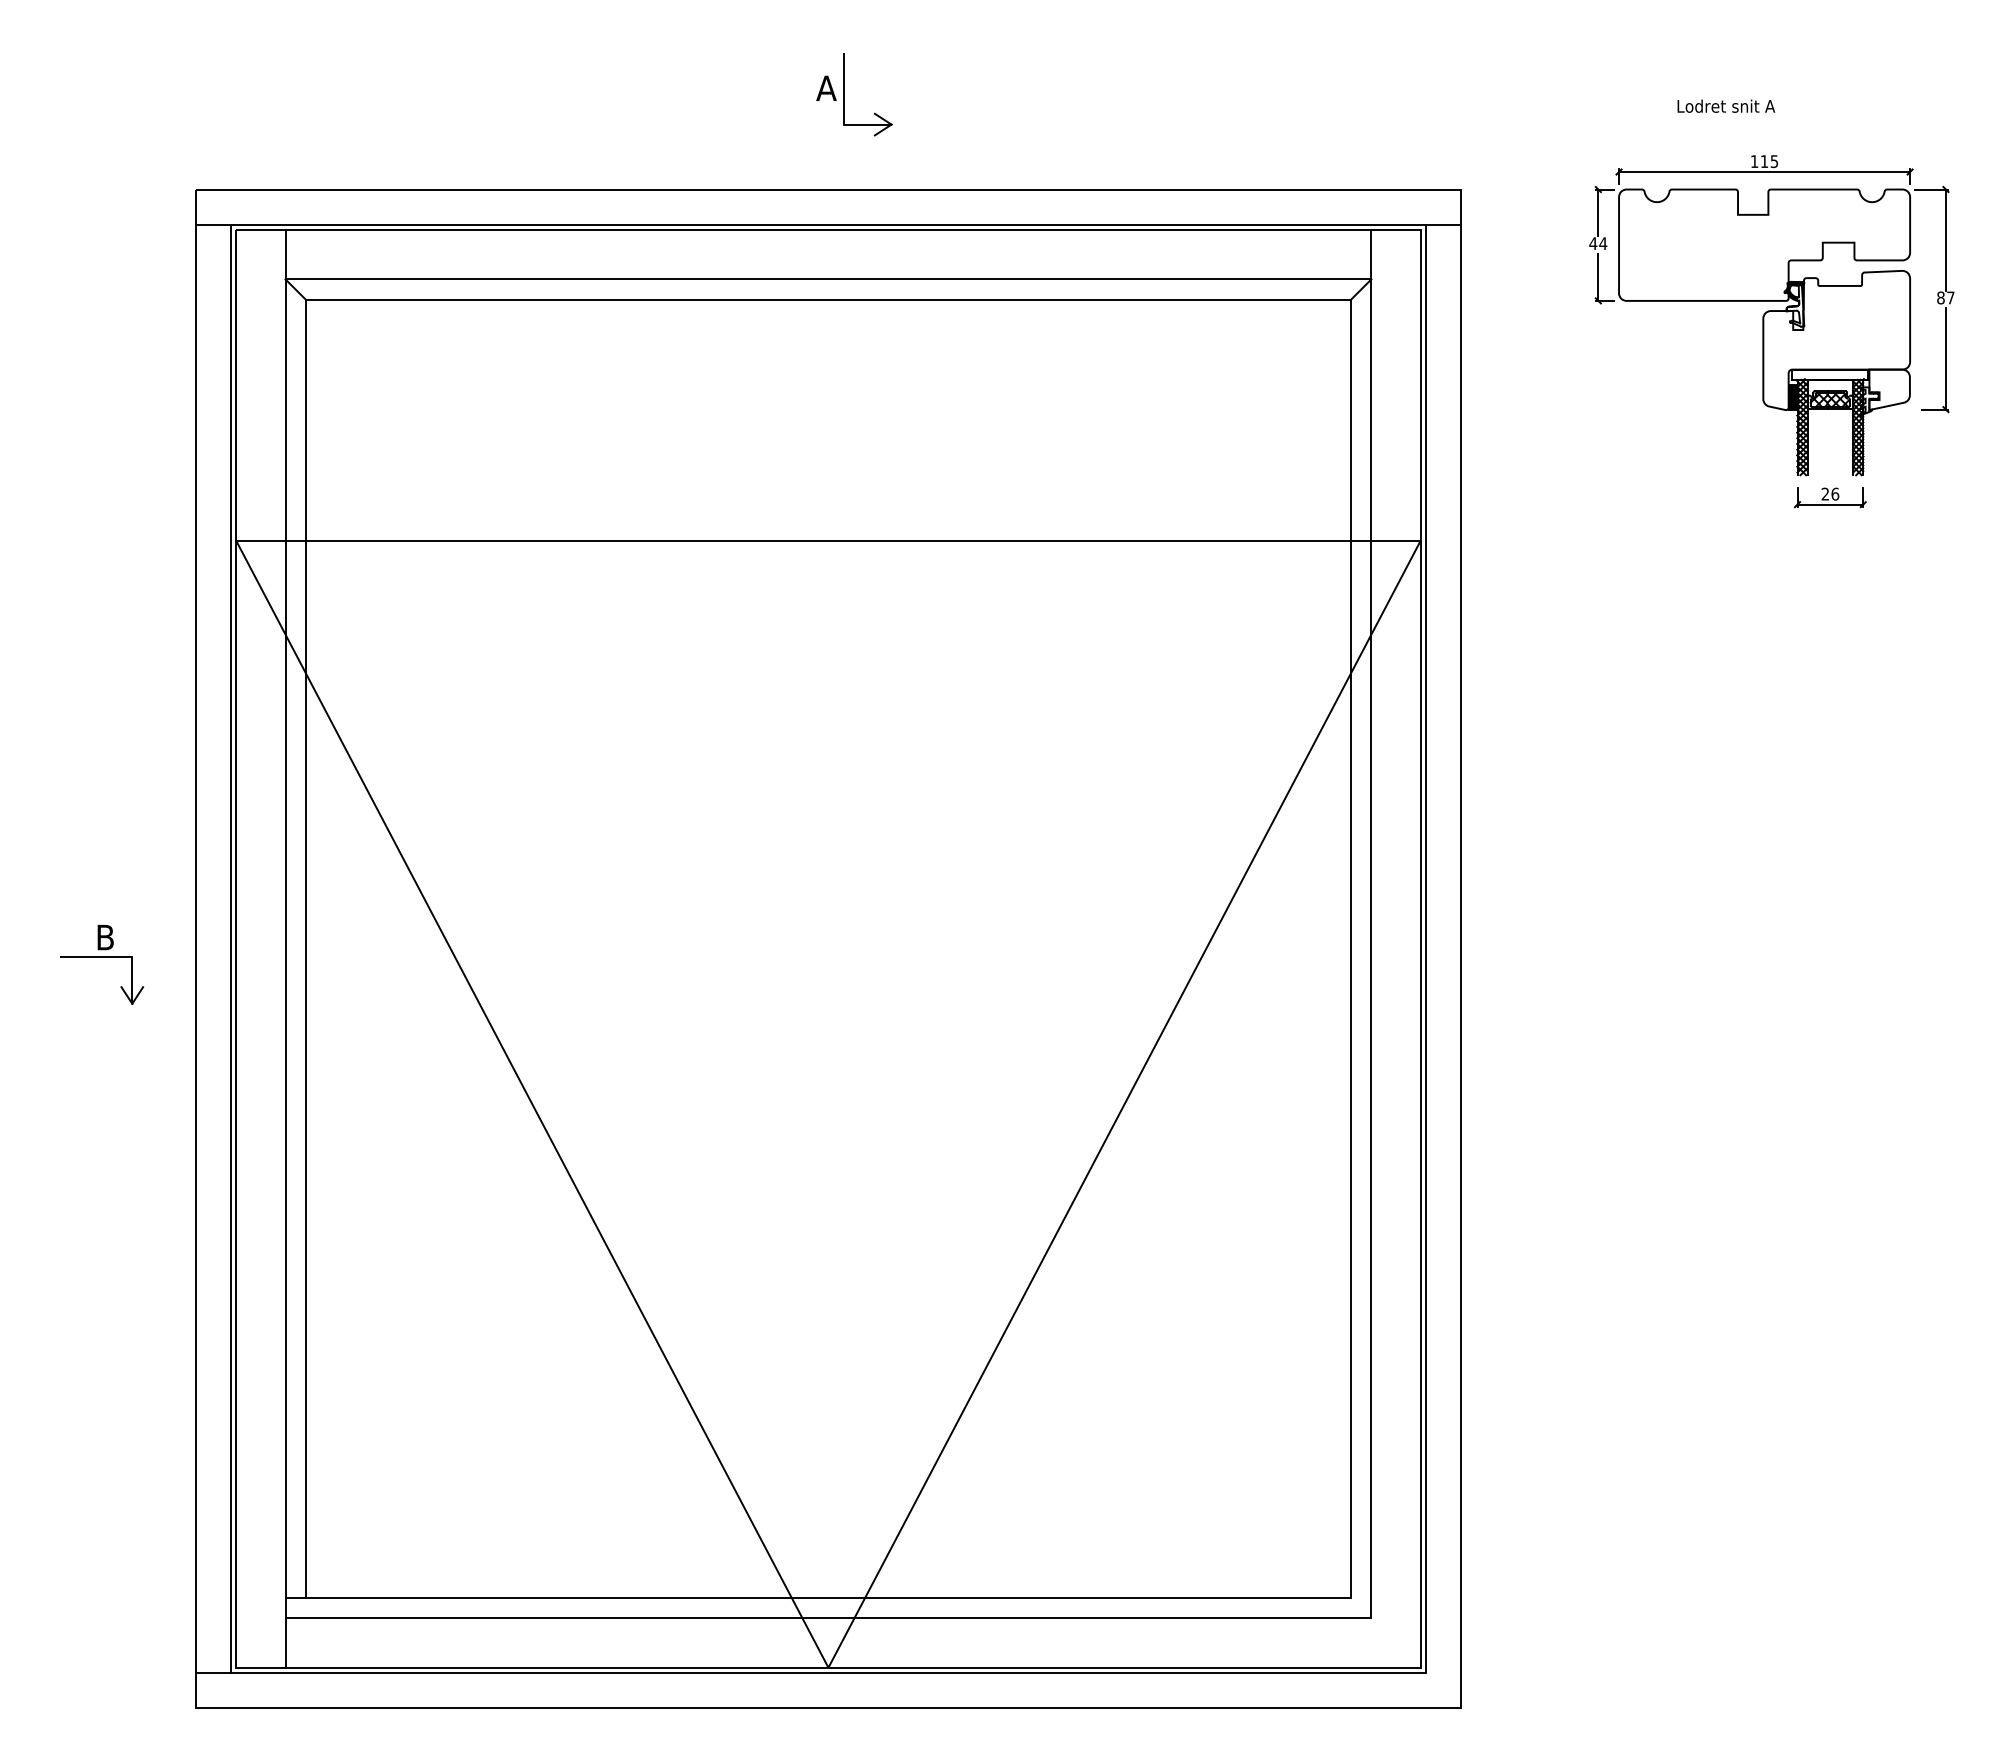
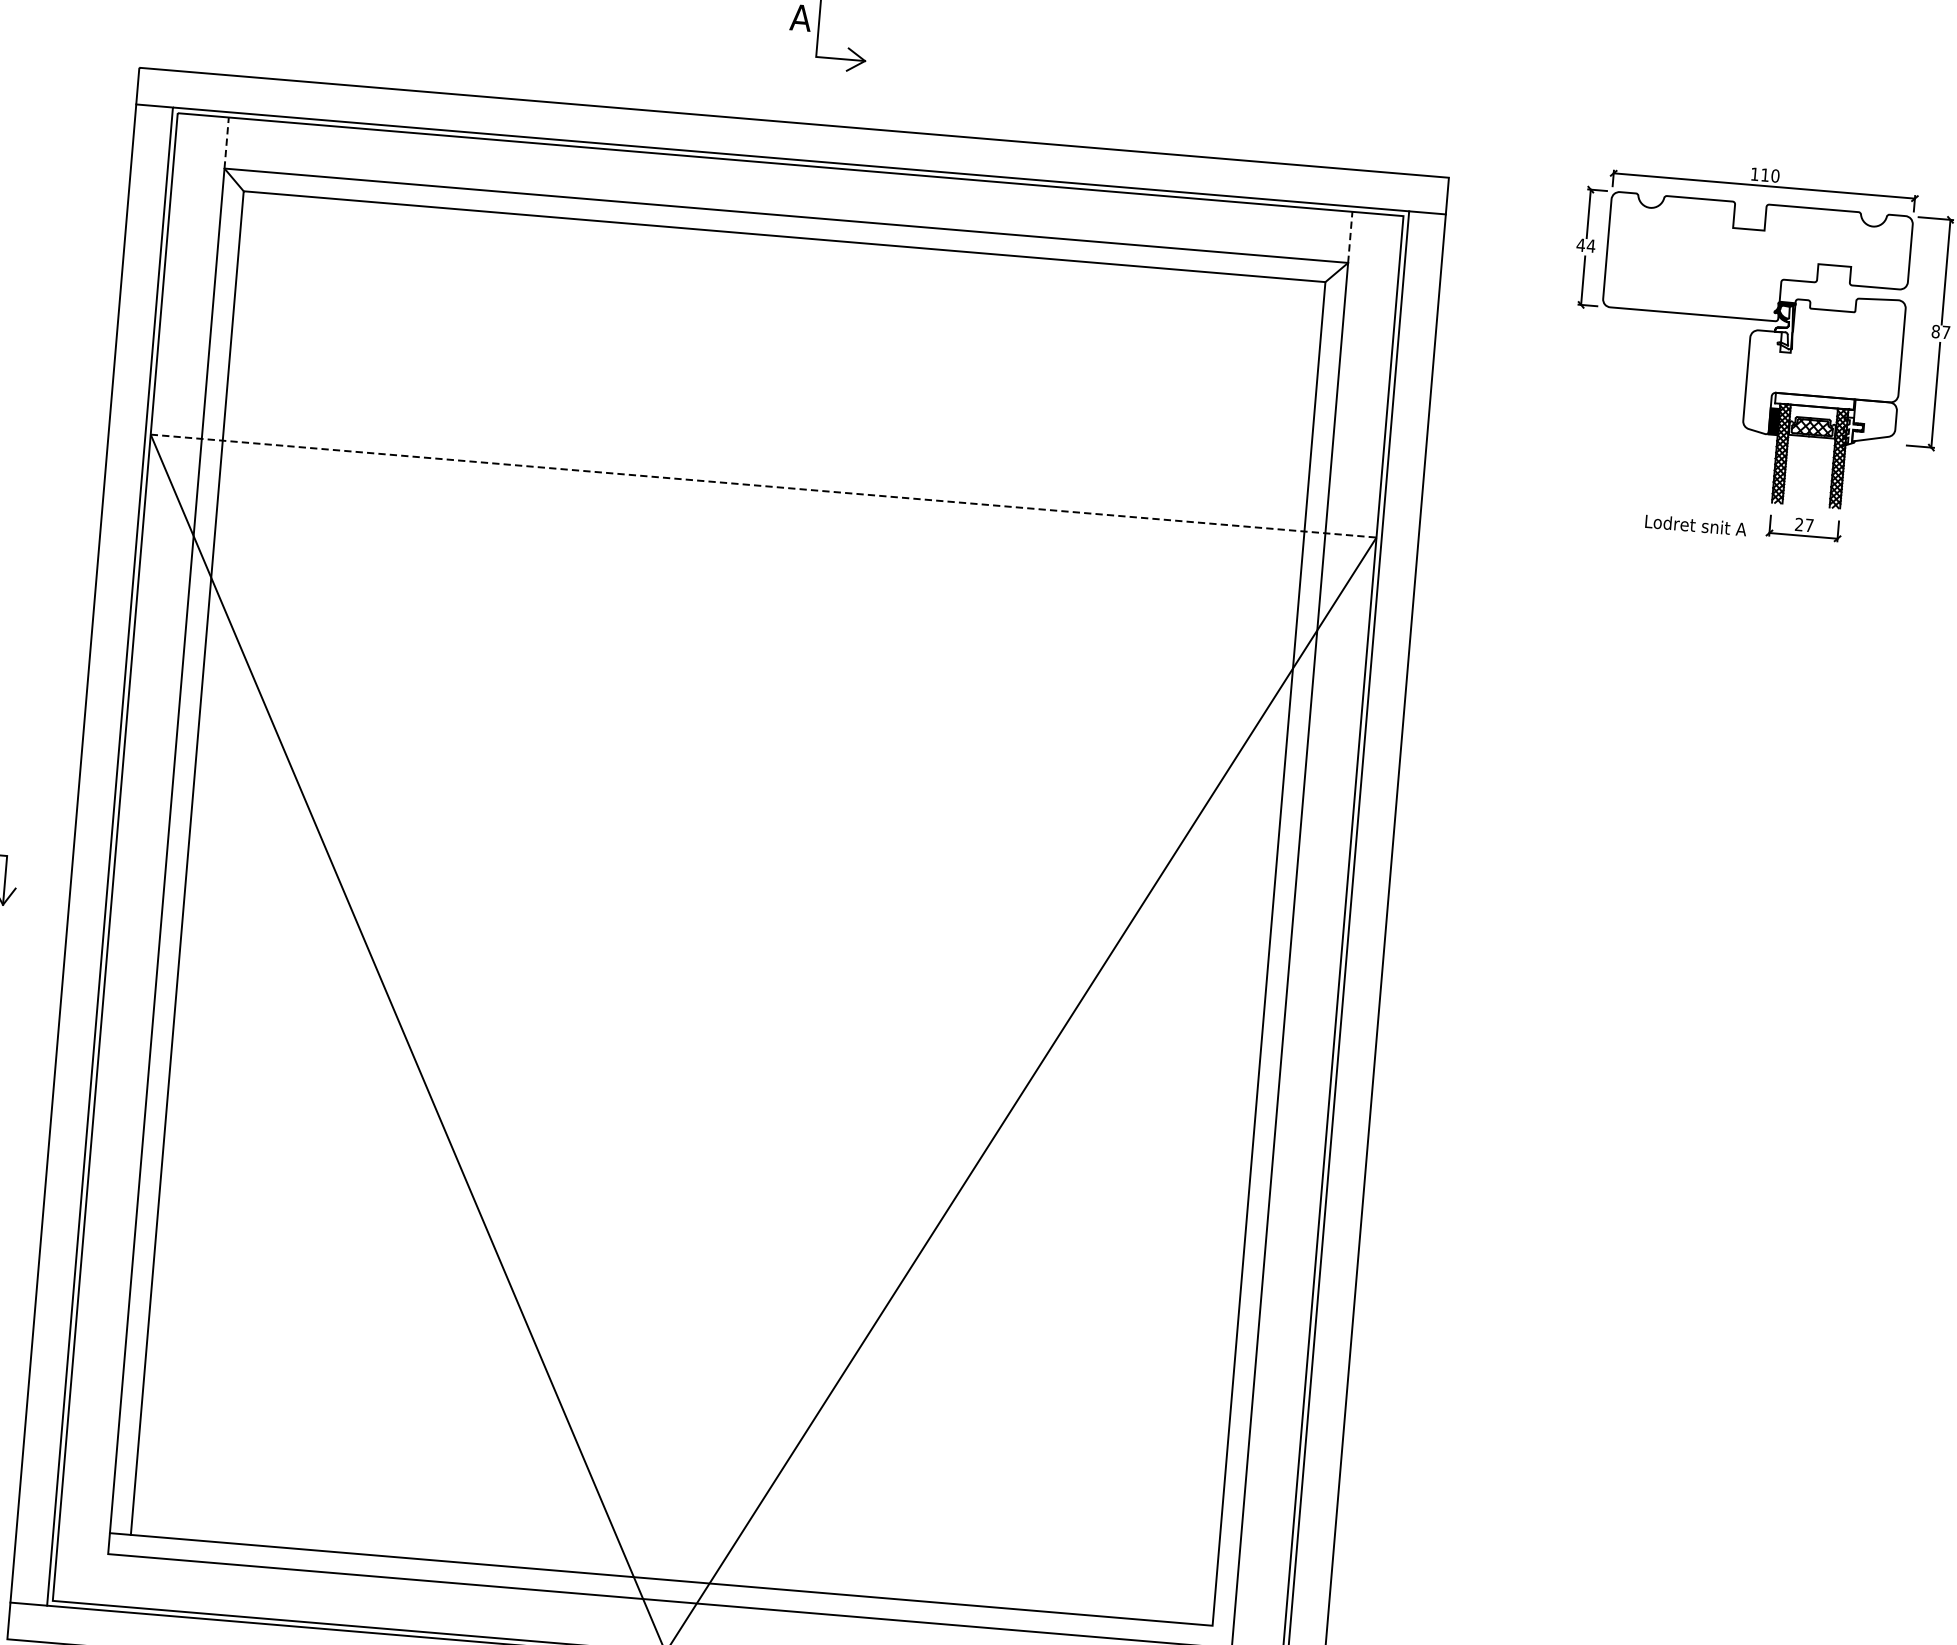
text: (1726, 105) -> (1696, 524), moved
text: (1774, 161) -> (1775, 175), 115 -> 110
line: (285, 254) -> (226, 142), solid -> dashed
line: (1371, 254) -> (1350, 237), solid -> dashed
text: (1835, 493) -> (1809, 524), 26 -> 27
line: (828, 540) -> (763, 485), solid -> dashed
line: (285, 1642) -> (106, 1579), removed

